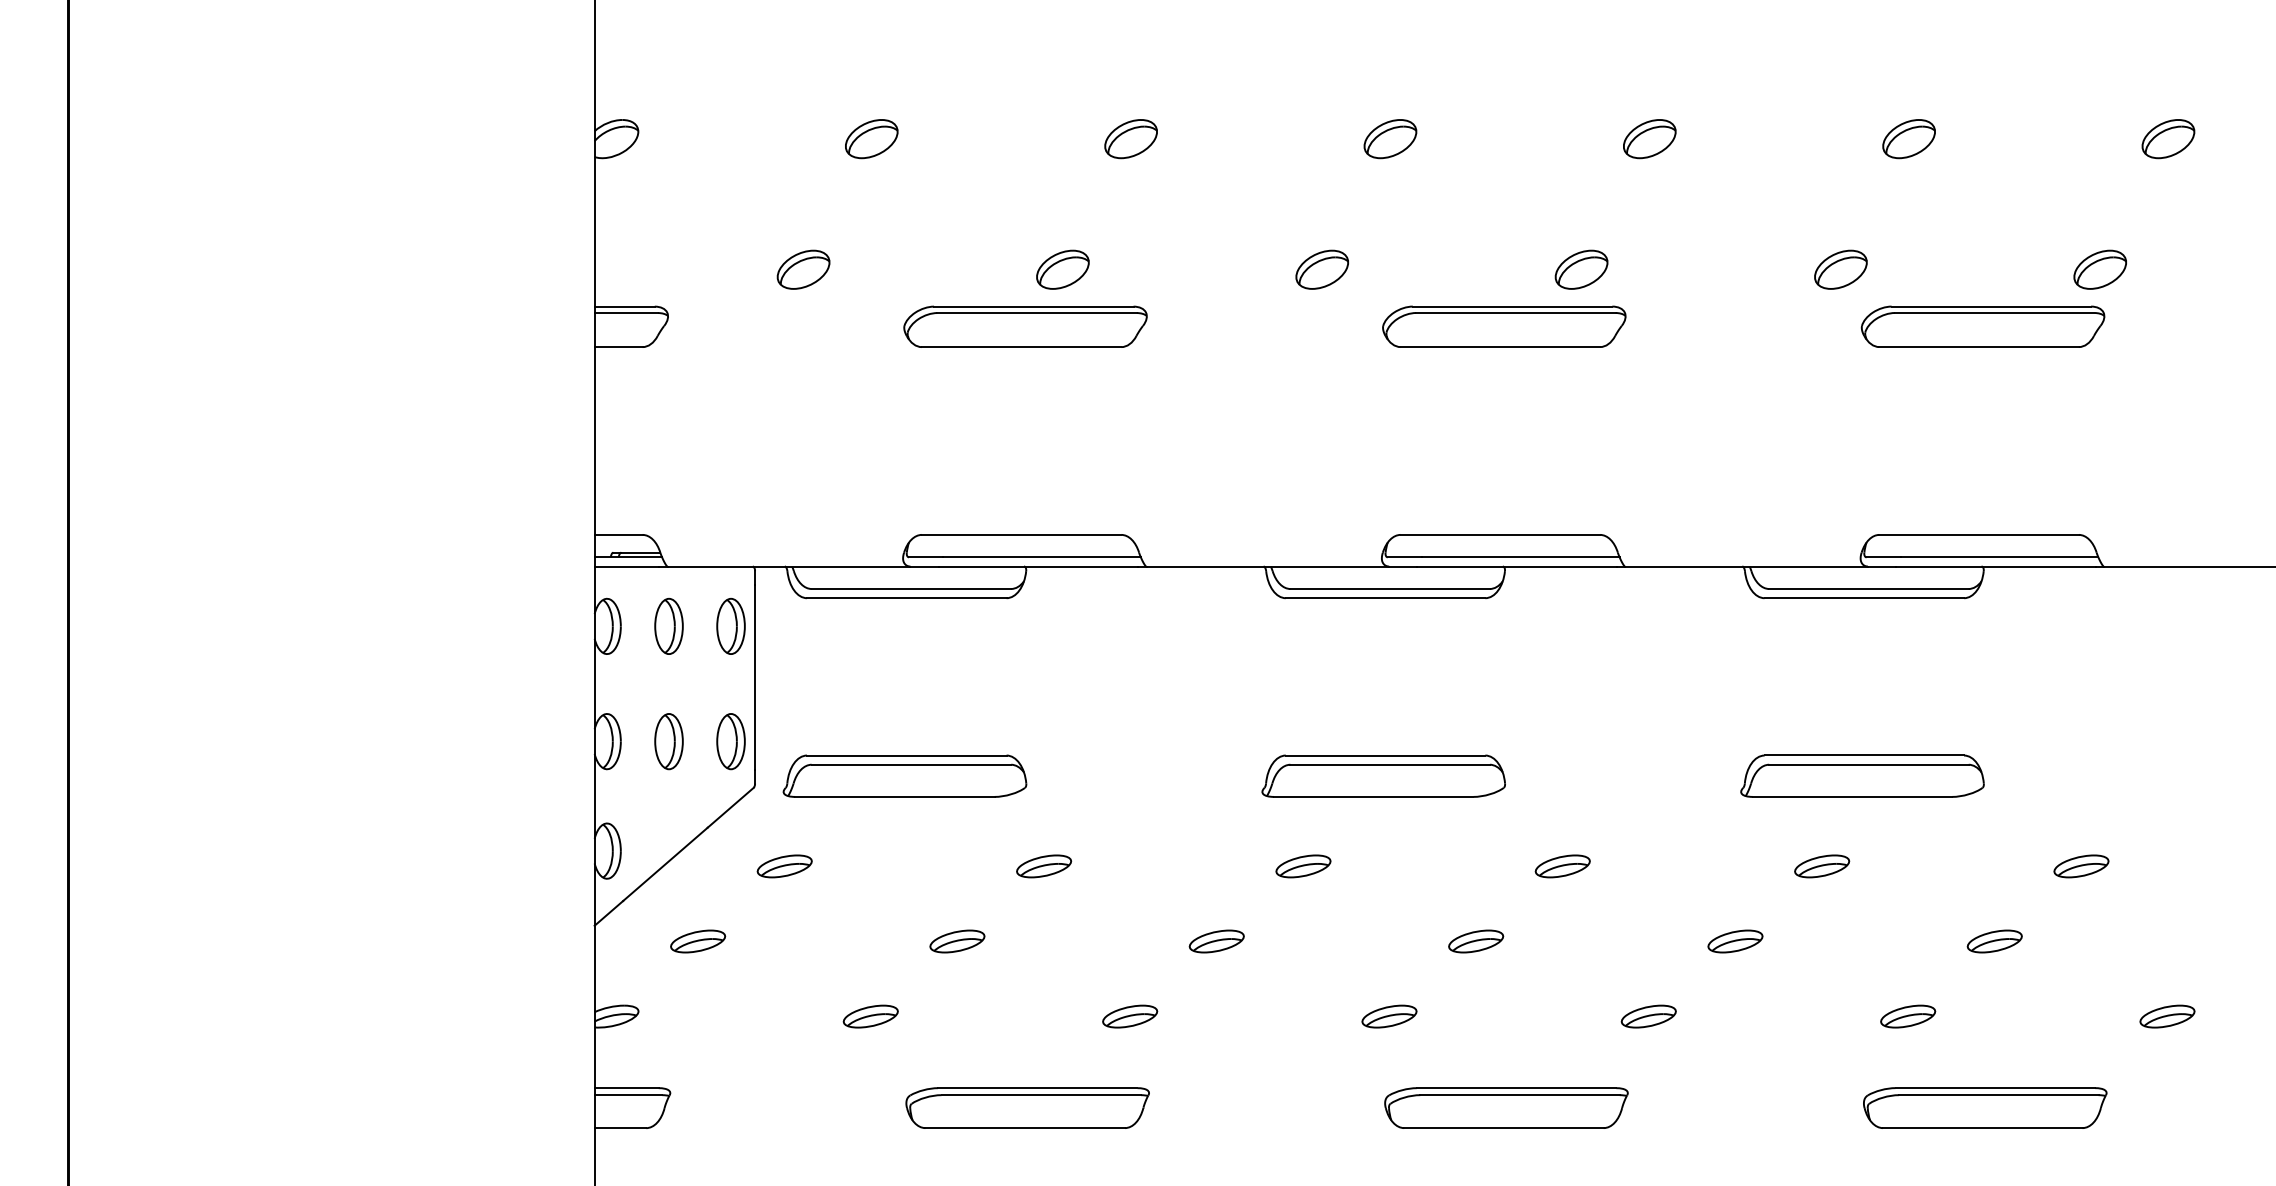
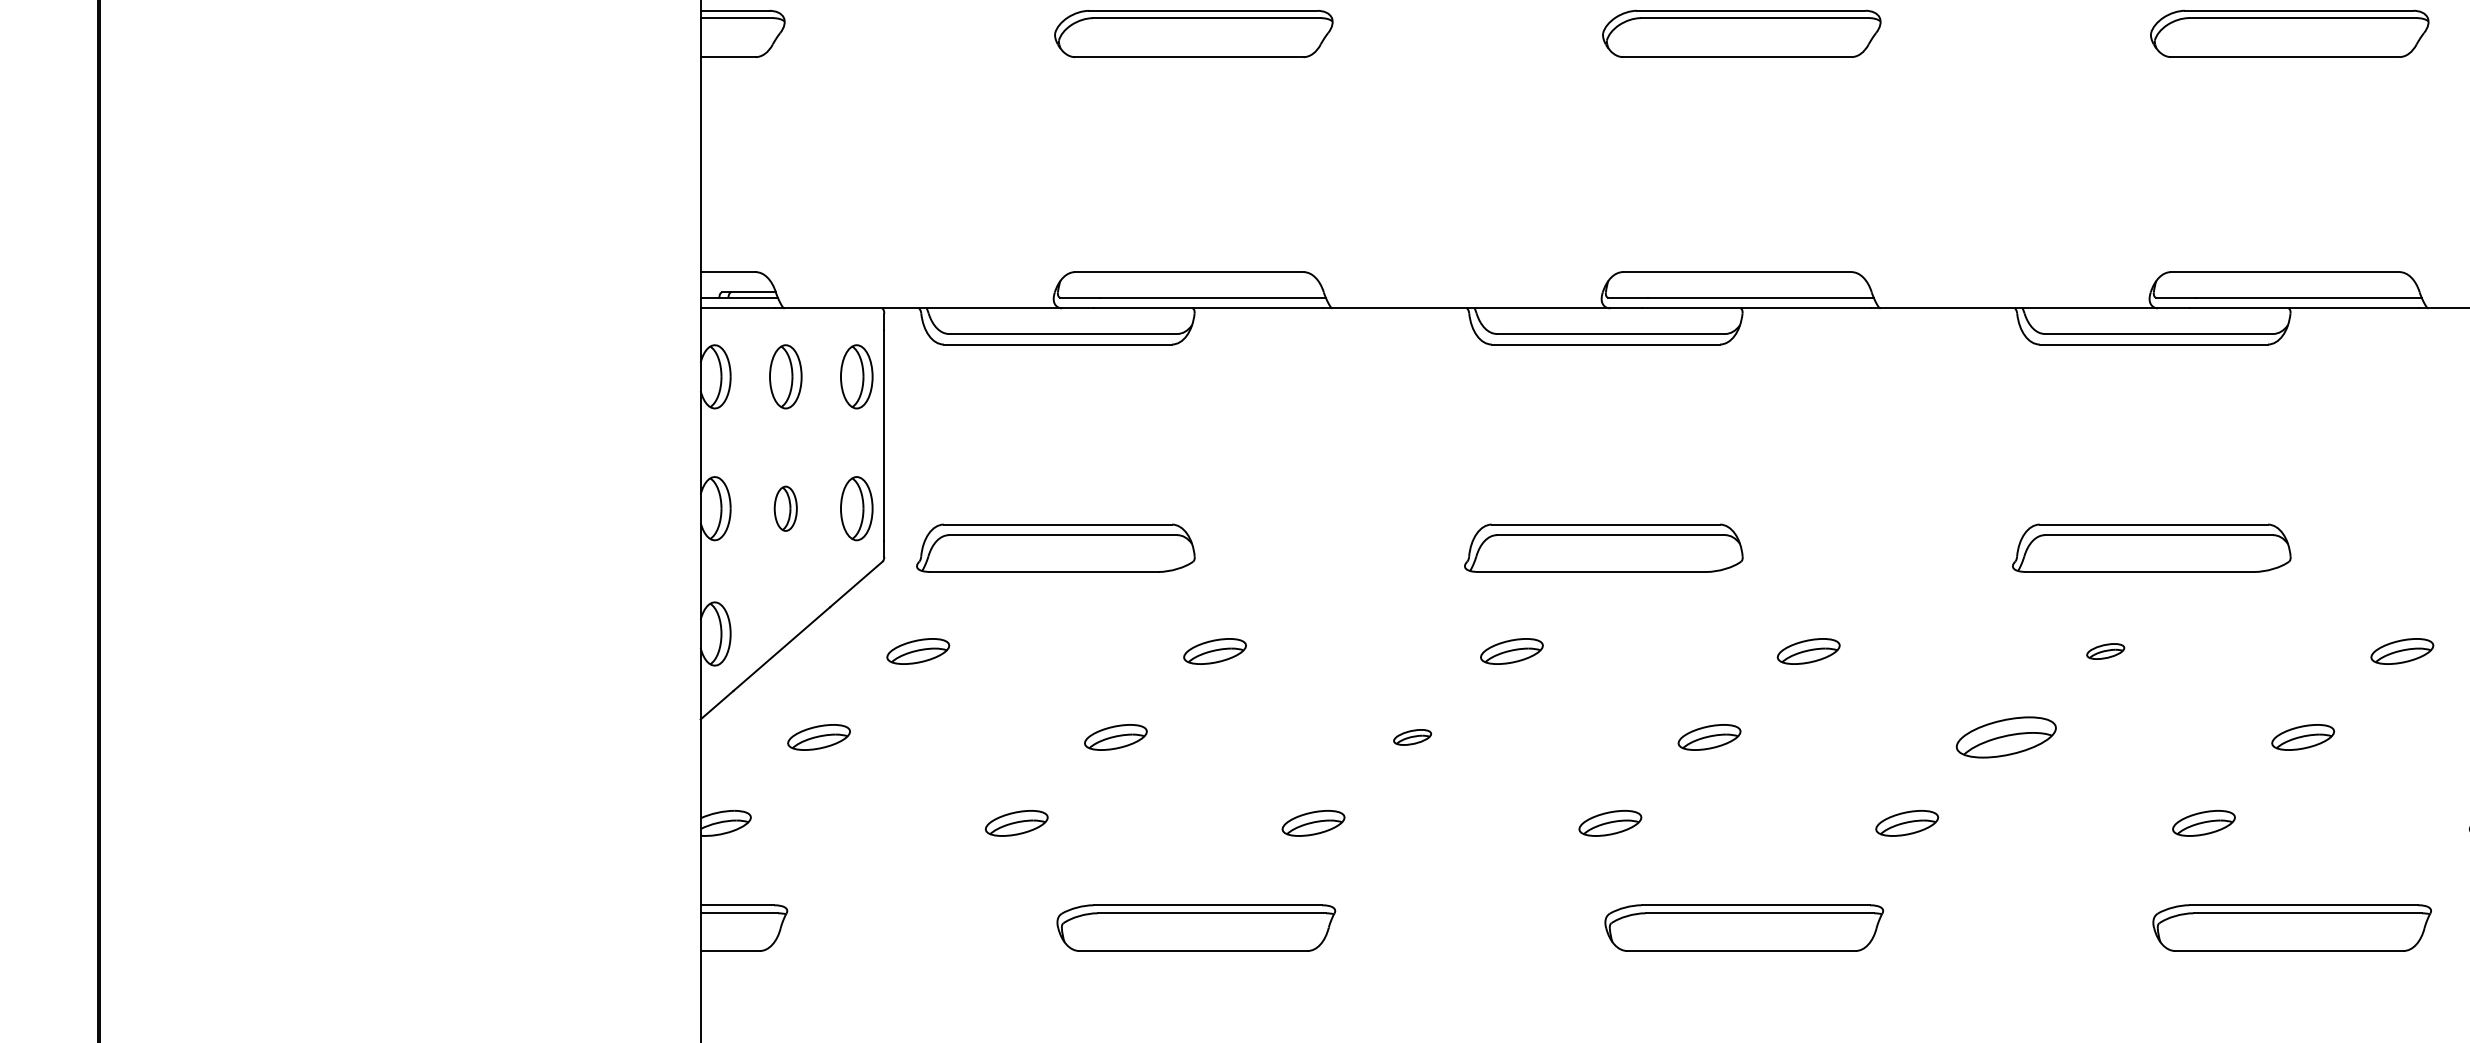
part: (668, 741) -> (785, 508), size x0.7
part: (1822, 866) -> (2105, 651), size x0.6
part: (1216, 941) -> (1412, 737), size x0.6
part: (1735, 941) -> (2006, 737), size x1.6

